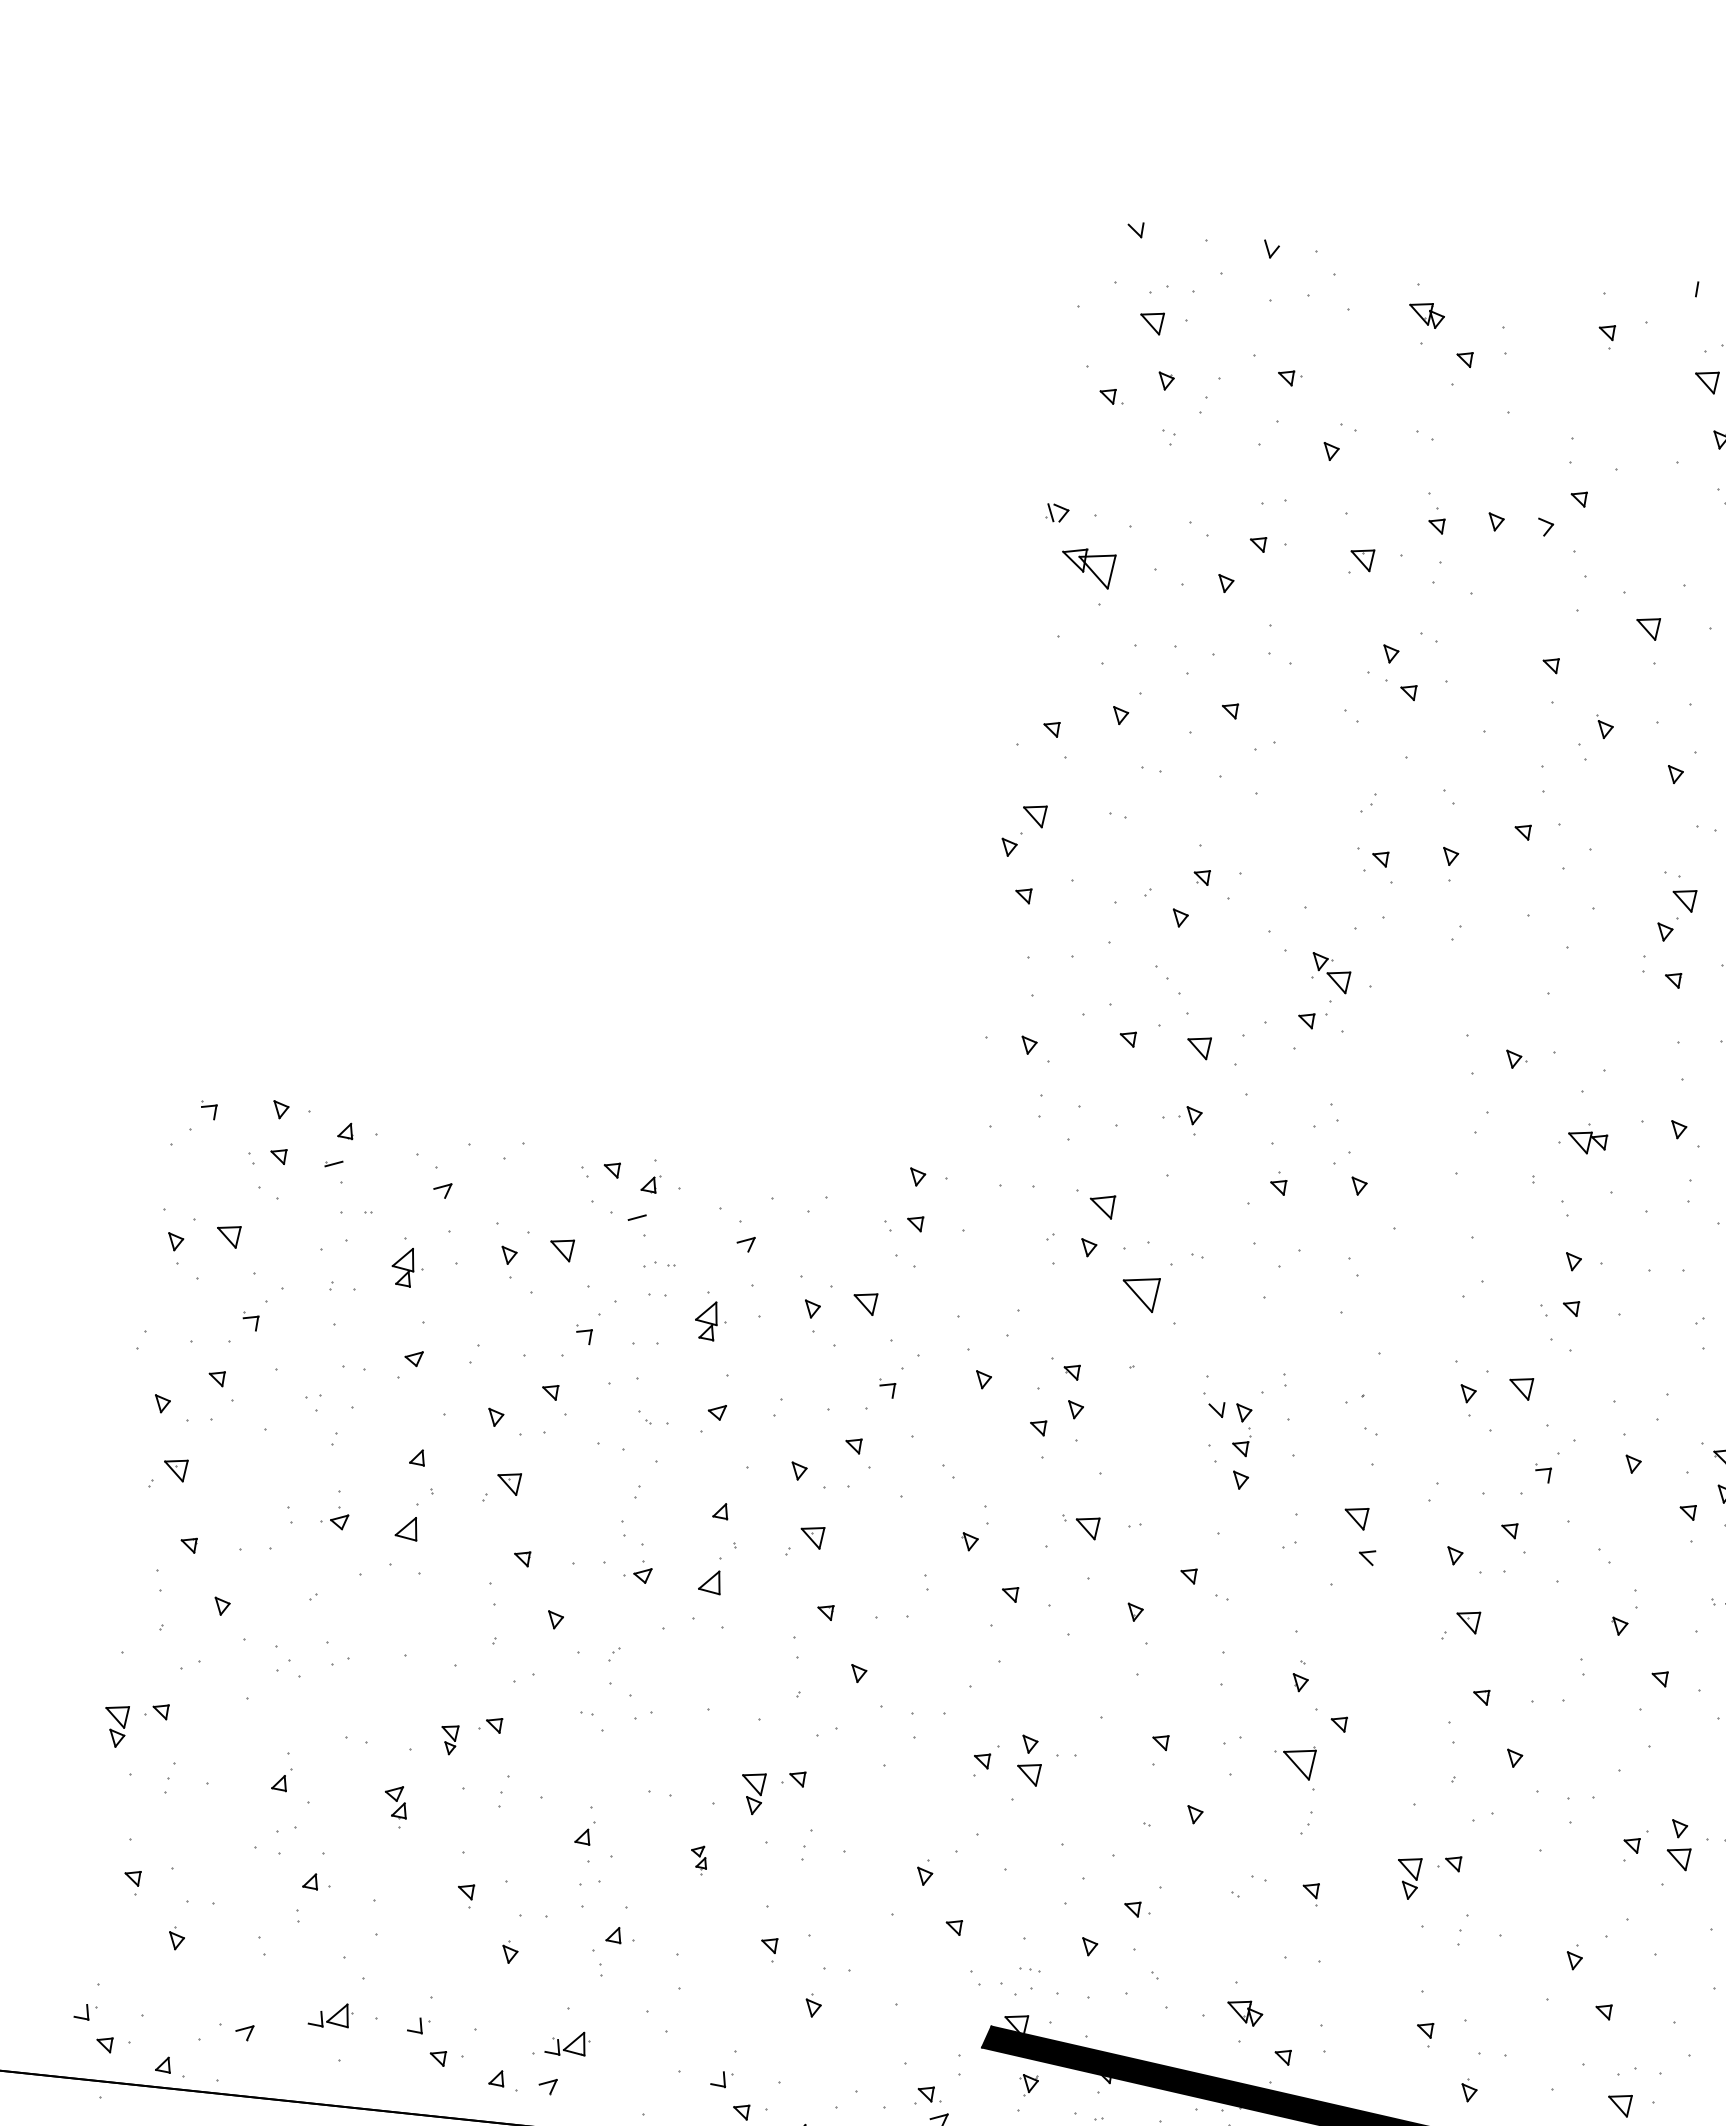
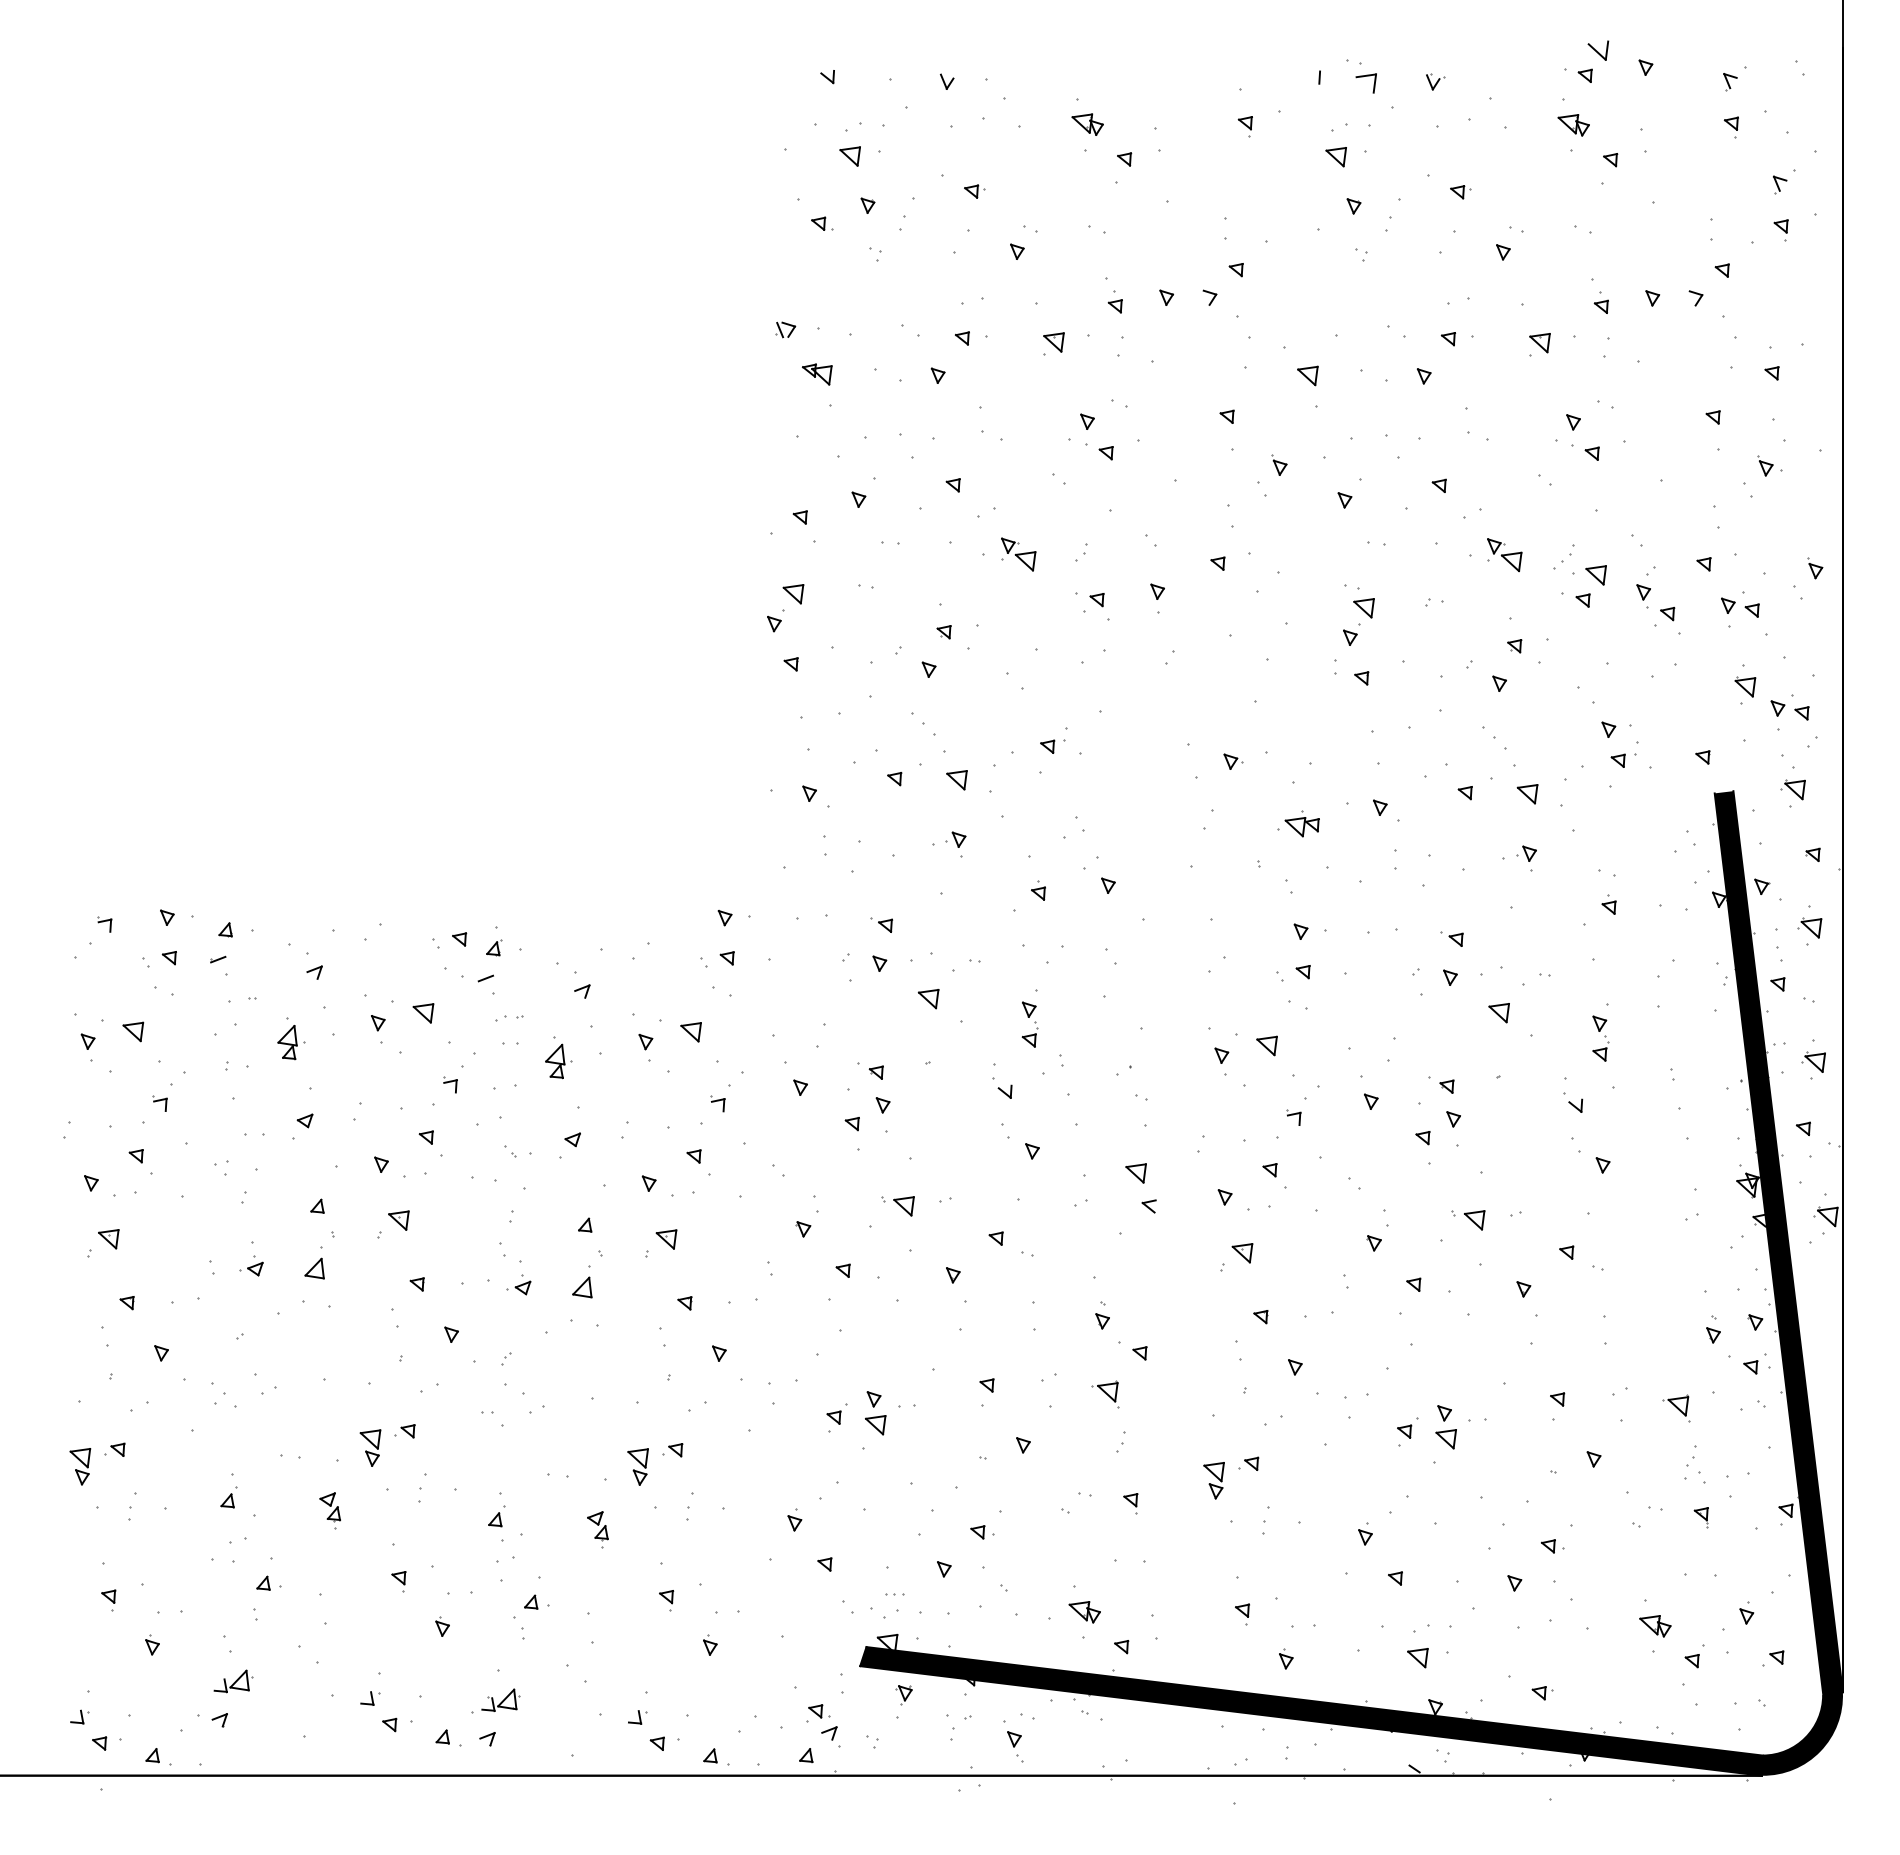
part: (1088, 567) -> (817, 374), size x0.62
part: (1330, 973) -> (1018, 554), moved
part: (1095, 1203) -> (881, 924), size x0.62
part: (1139, 1294) -> (928, 999), size x0.62
part: (1242, 1430) -> (1029, 1024), moved
part: (449, 1739) -> (370, 1447), size x1.43
part: (1294, 1766) -> (1105, 1394), size x0.71
part: (698, 1860) -> (597, 1529), size x1.43
part: (331, 2015) -> (233, 1681), moved

